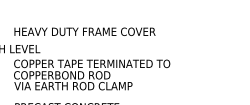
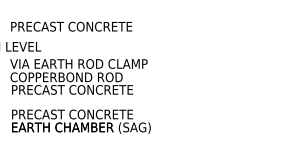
text: (85, 31) -> (93, 26), HEAVY DUTY FRAME COVER -> PRECAST CONCRETE
text: (92, 63) -> (101, 63), COPPER TAPE TERMINATED TO -> VIA EARTH ROD CLAMP
text: (73, 85) -> (79, 89), VIA EARTH ROD CLAMP -> PRECAST CONCRETE

